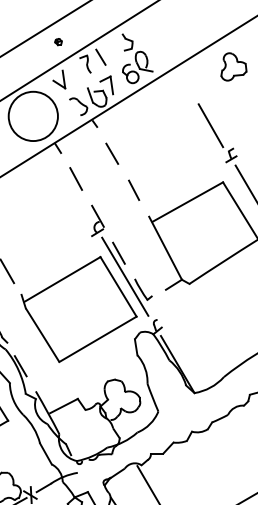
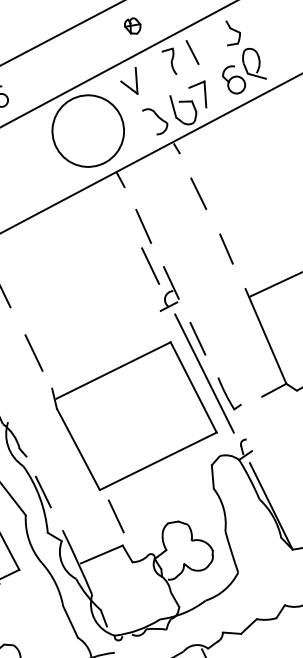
part: (58, 41) -> (132, 25), size x1.67
line: (82, 205) -> (150, 265), added
line: (71, 378) -> (115, 515), added

